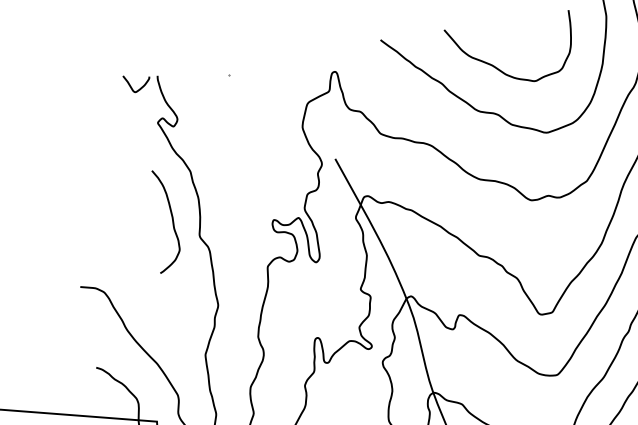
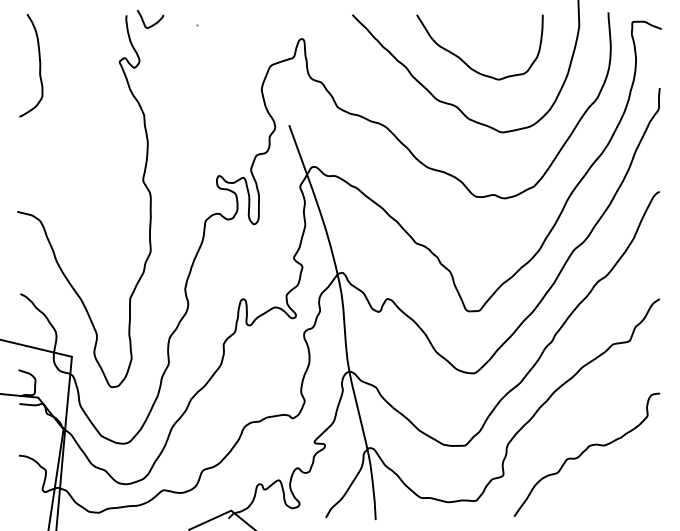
curve: (140, 87) -> (152, 24), moved
curve: (172, 219) -> (39, 65), moved

